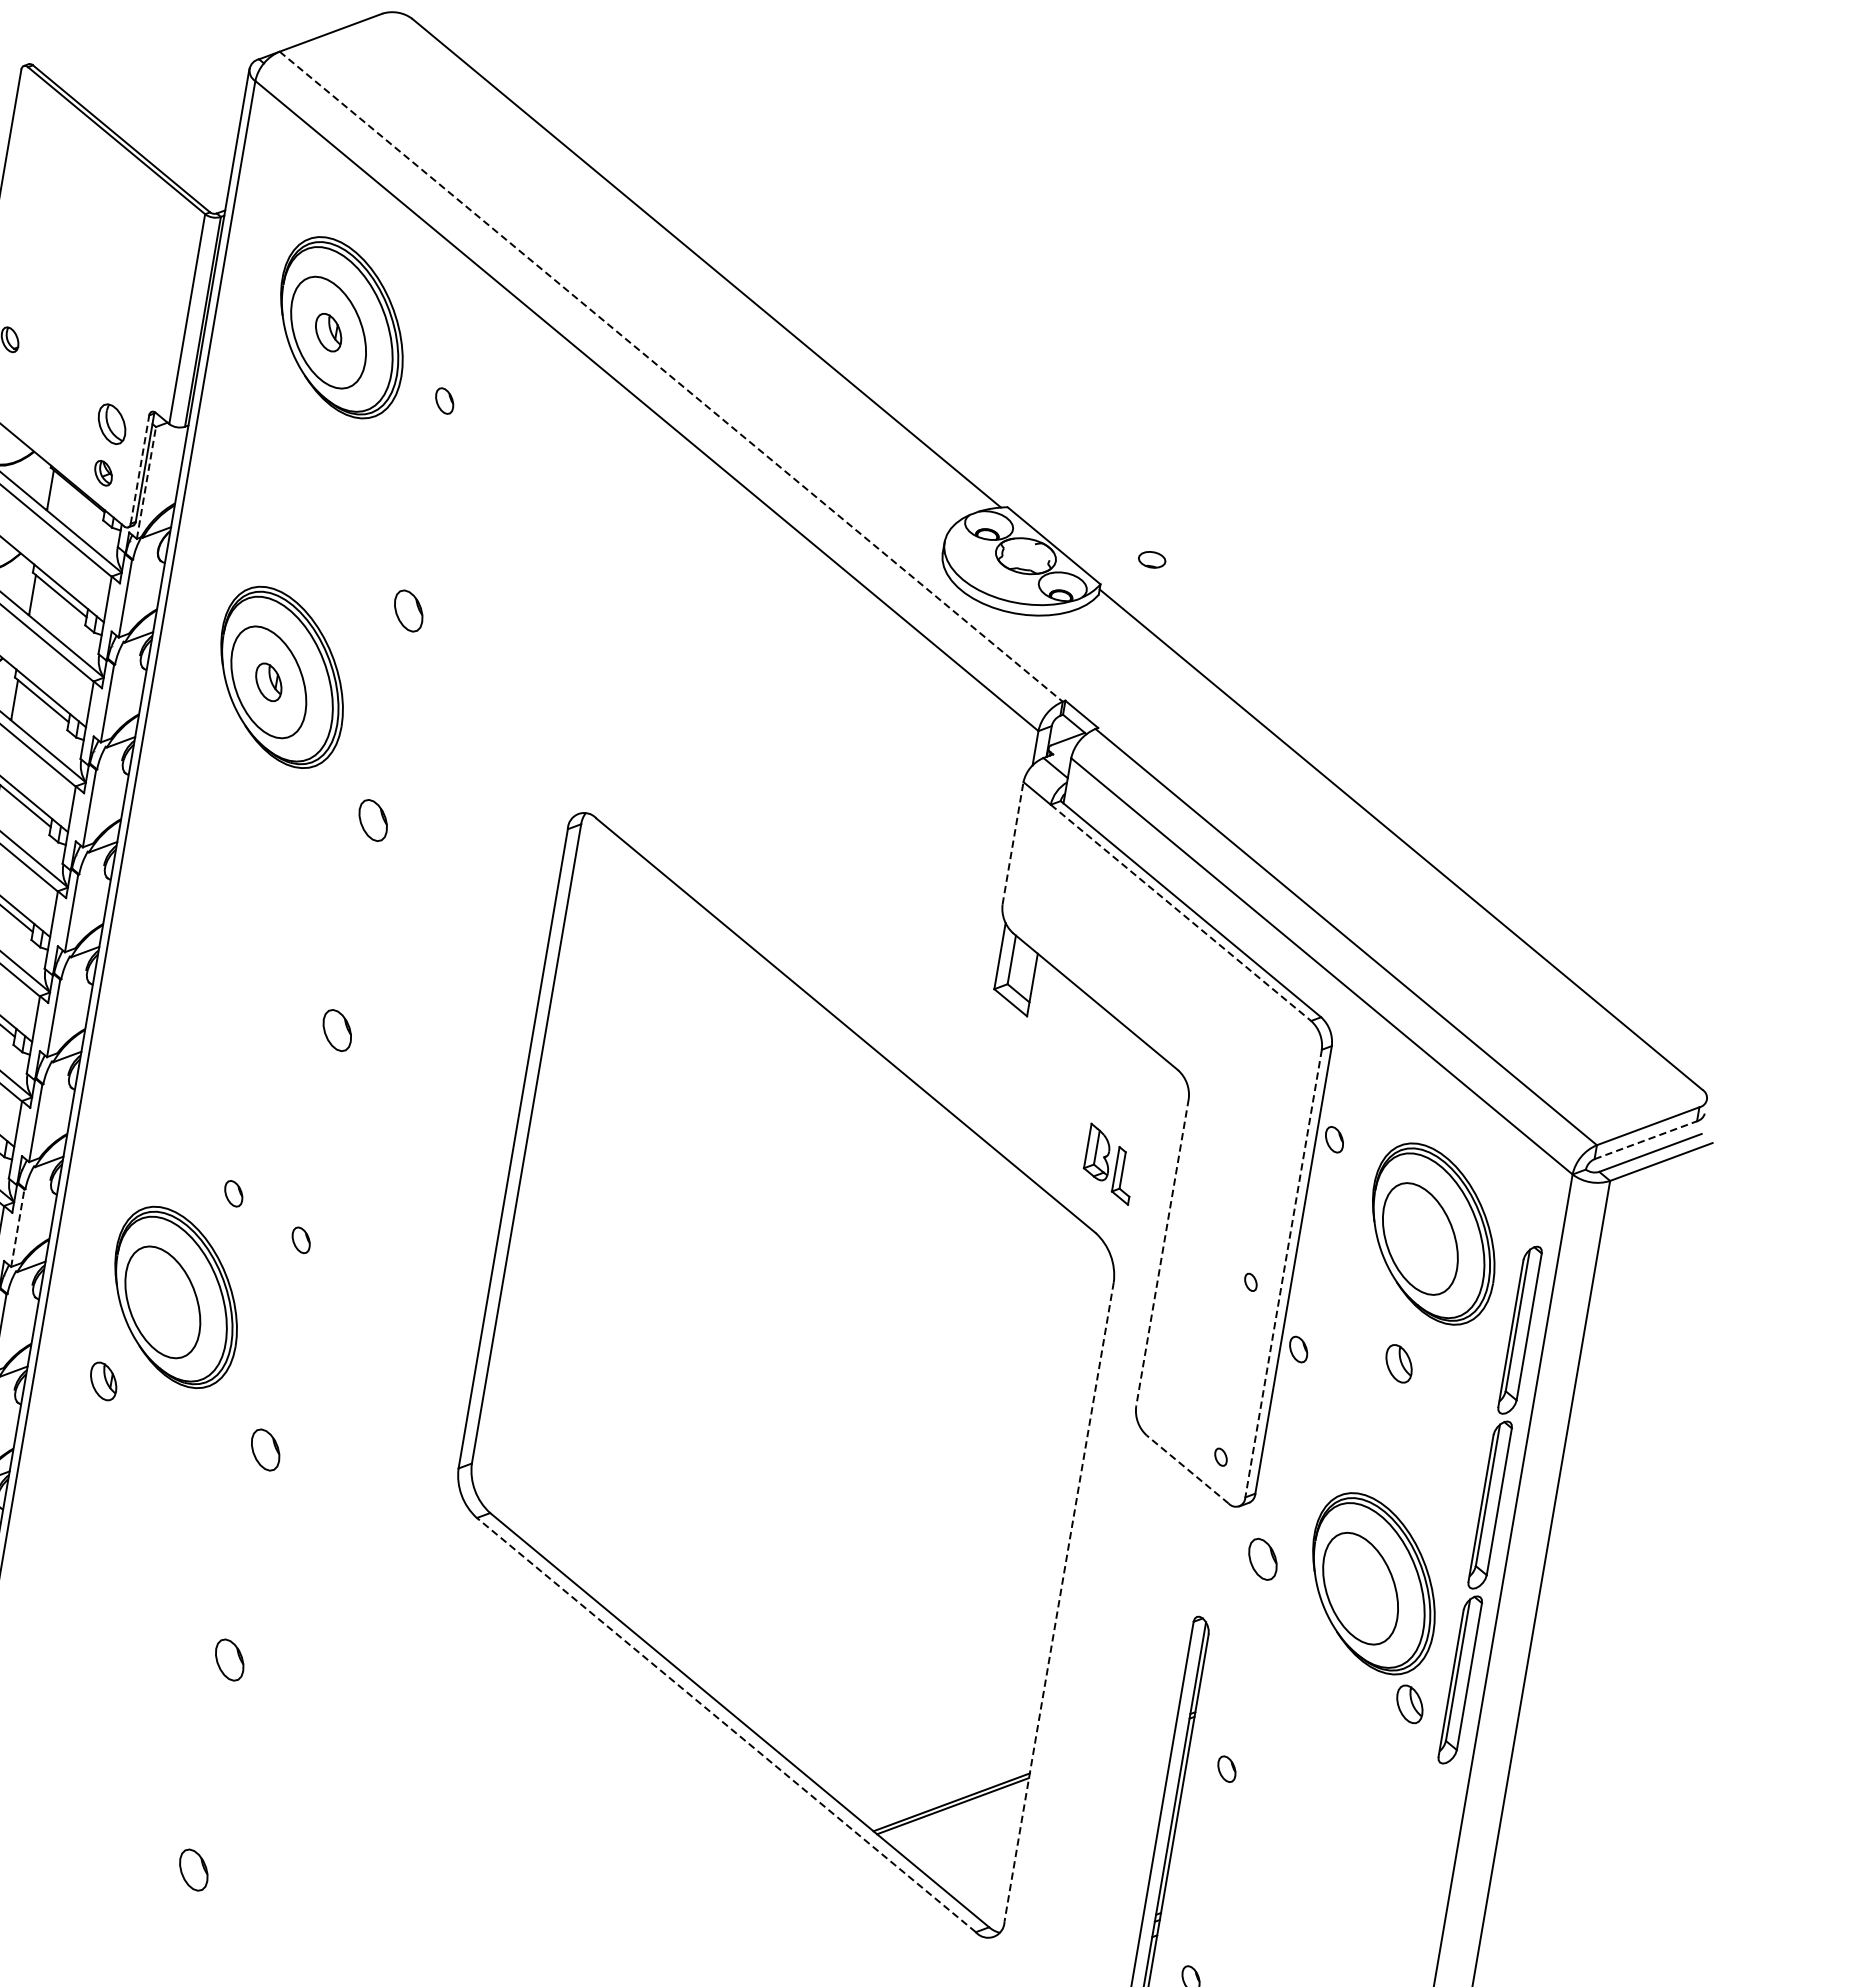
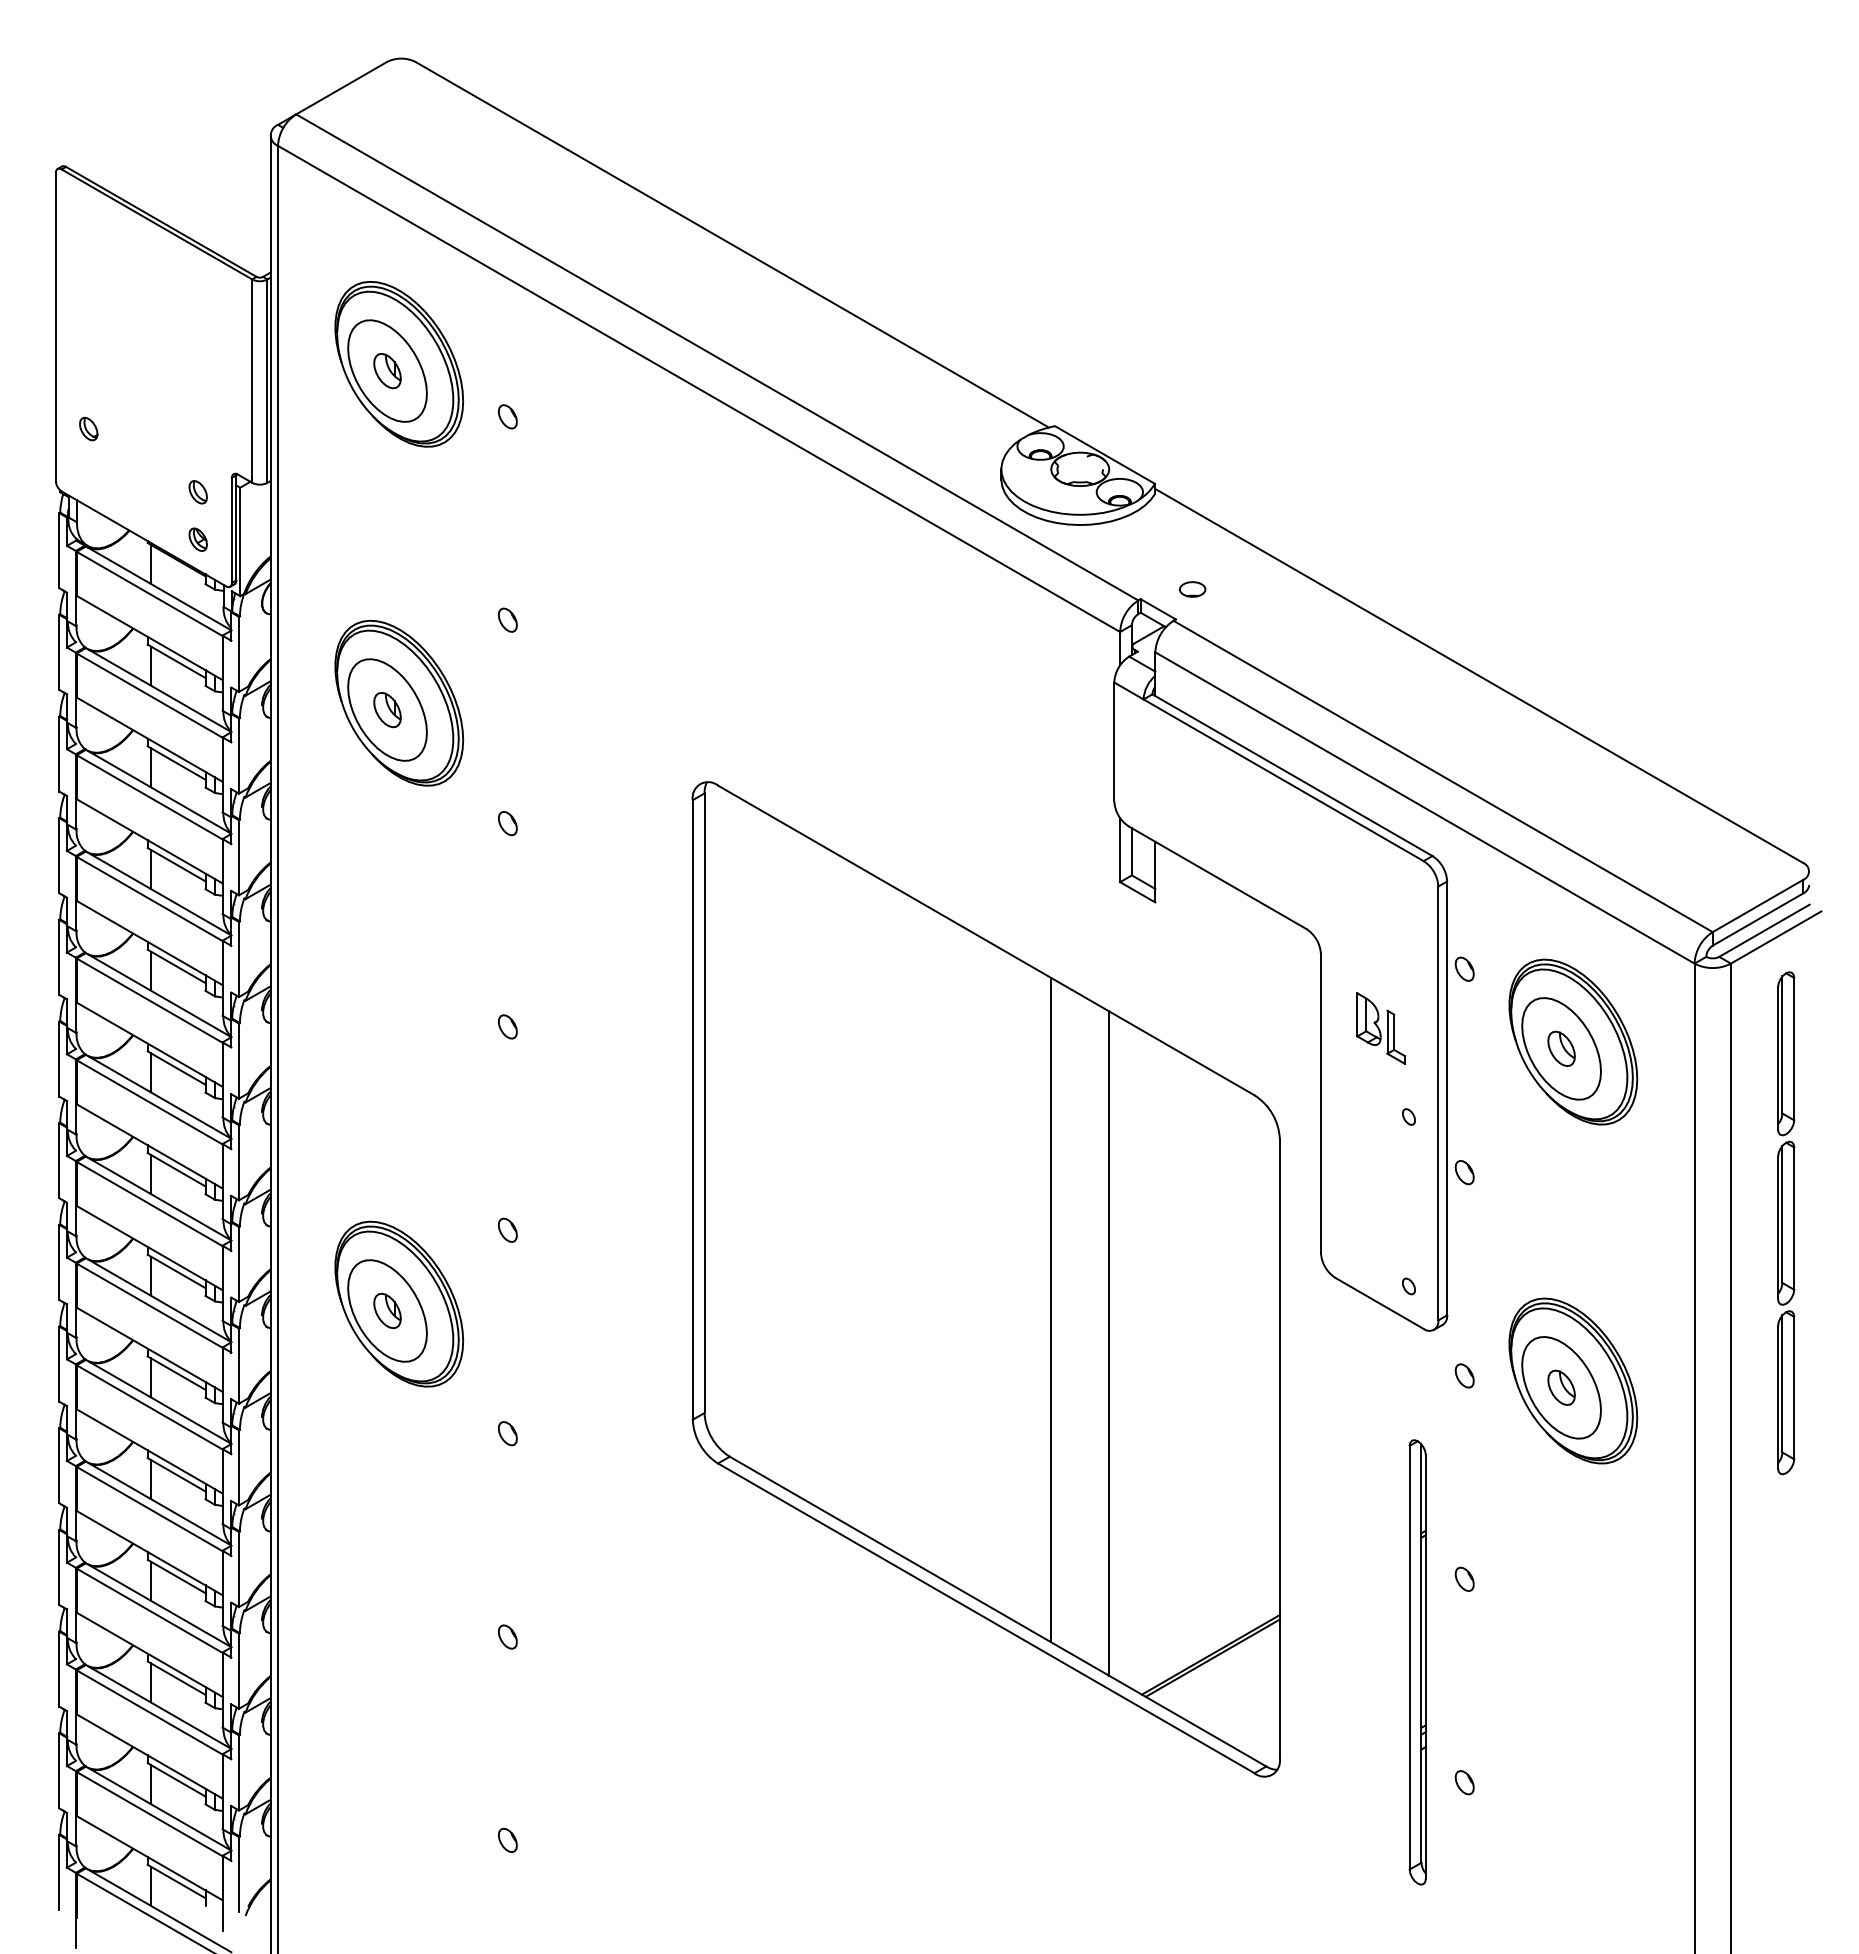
line: (671, 376) -> (717, 357), dashed -> solid
part: (111, 424) -> (197, 492), size x0.62
line: (139, 469) -> (231, 530), dashed -> solid
line: (146, 482) -> (240, 541), dashed -> solid
part: (1151, 559) -> (1192, 589), moved
part: (408, 610) -> (507, 619), size x0.62
part: (372, 820) -> (507, 823), size x0.62
line: (1013, 843) -> (1114, 741), dashed -> solid
line: (1180, 913) -> (1283, 780), dashed -> solid
part: (336, 1030) -> (507, 1026), size x0.62
line: (1646, 1140) -> (1758, 919), dashed -> solid
part: (1109, 1164) -> (1380, 1028), moved
part: (233, 1192) -> (436, 1196), removed
line: (18, 1228) -> (239, 1264), dashed -> solid
line: (1162, 1252) -> (1320, 1103), dashed -> solid
line: (1283, 1273) -> (1438, 1103), dashed -> solid
part: (1399, 1363) -> (1561, 1048), moved
part: (103, 1380) -> (387, 1310), moved
line: (848, 1417) -> (1051, 1309), added
part: (265, 1449) -> (507, 1433), size x0.62
line: (901, 1463) -> (1109, 1343), added
line: (1187, 1469) -> (1379, 1303), dashed -> solid
part: (1490, 1505) -> (1786, 1223), moved
part: (1262, 1558) -> (1464, 1375), size x0.62
line: (1058, 1601) -> (1279, 1448), dashed -> solid
part: (229, 1659) -> (507, 1636), size x0.62
part: (1409, 1704) -> (1561, 1387), moved
line: (726, 1725) -> (986, 1618), dashed -> solid
part: (193, 1868) -> (507, 1839), size x0.62

